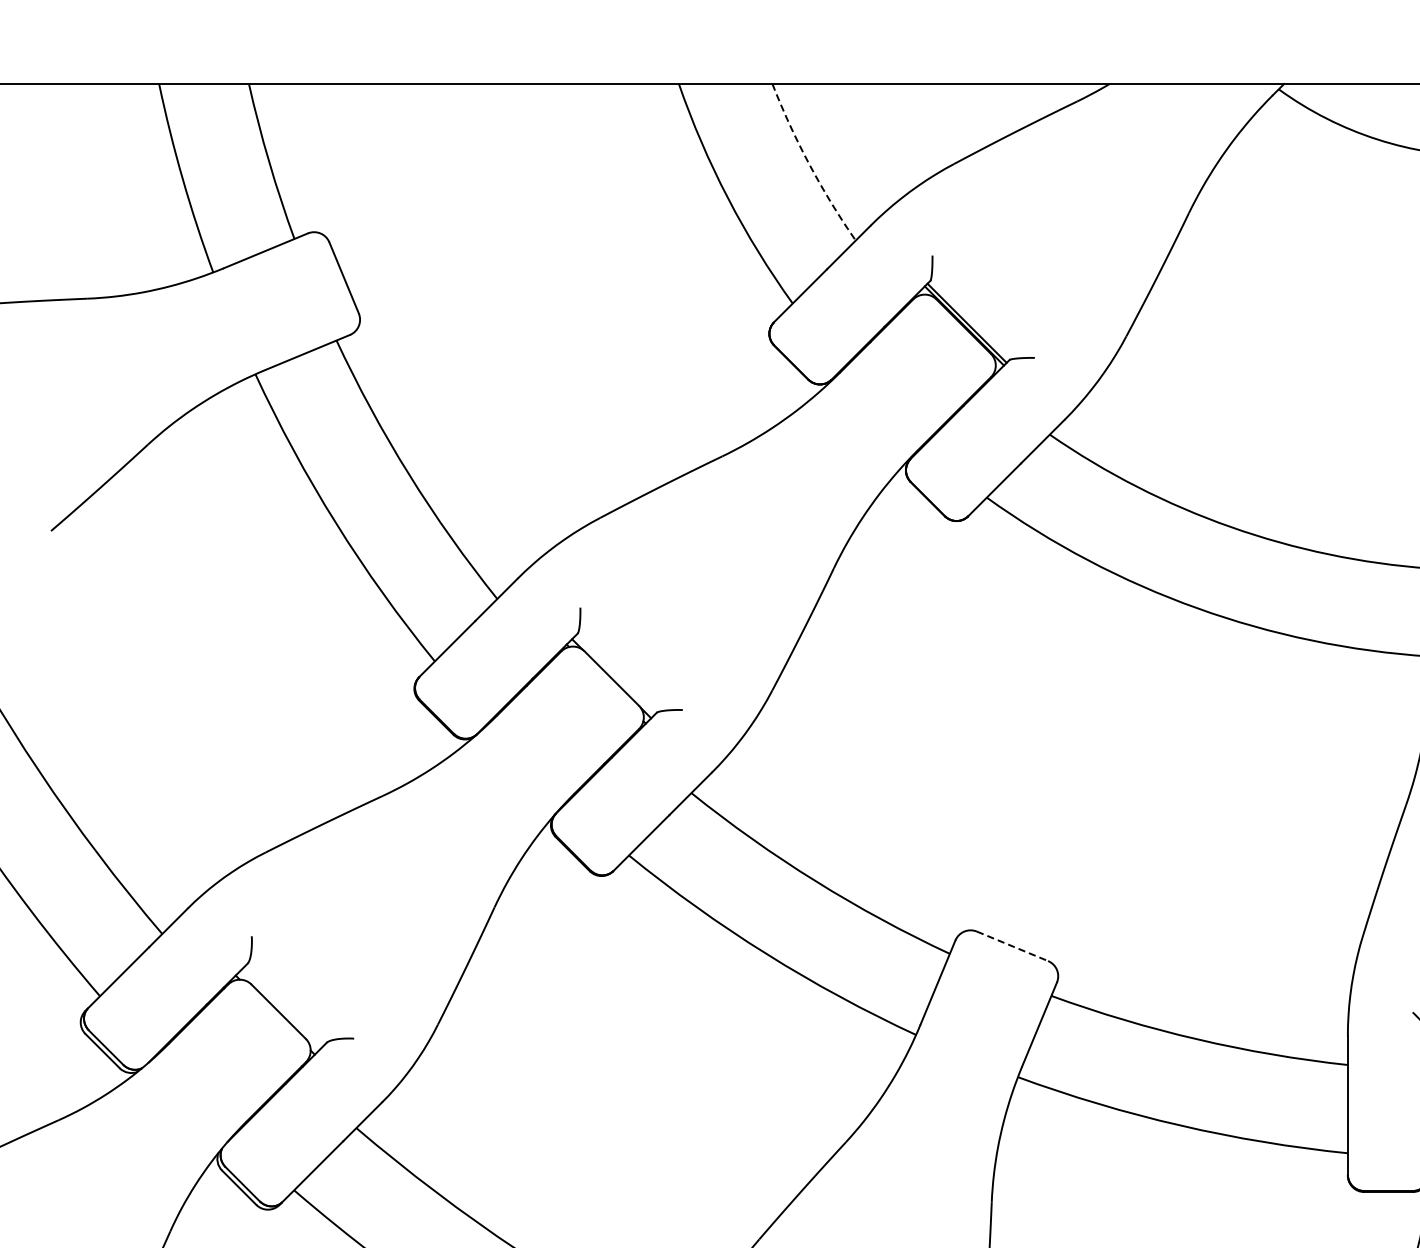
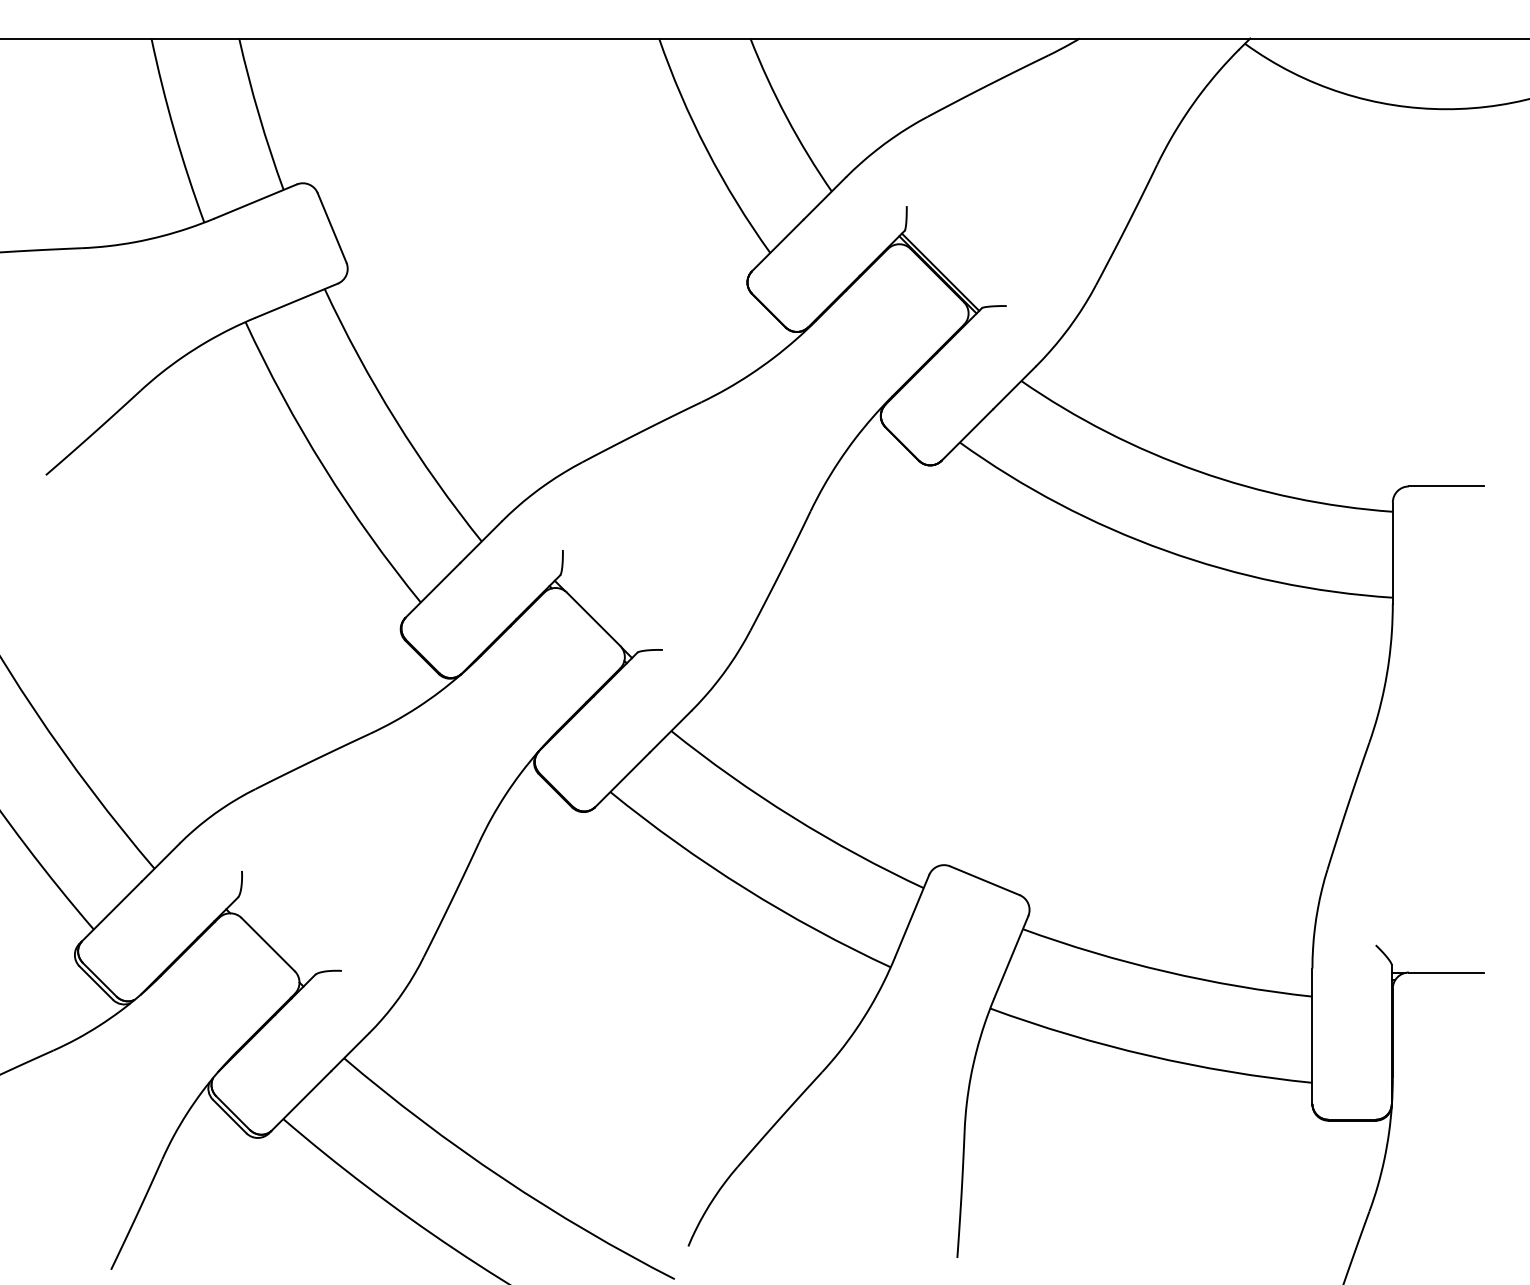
arc: (809, 164) -> (786, 117), dashed -> solid
line: (1012, 946) -> (984, 880), dashed -> solid

